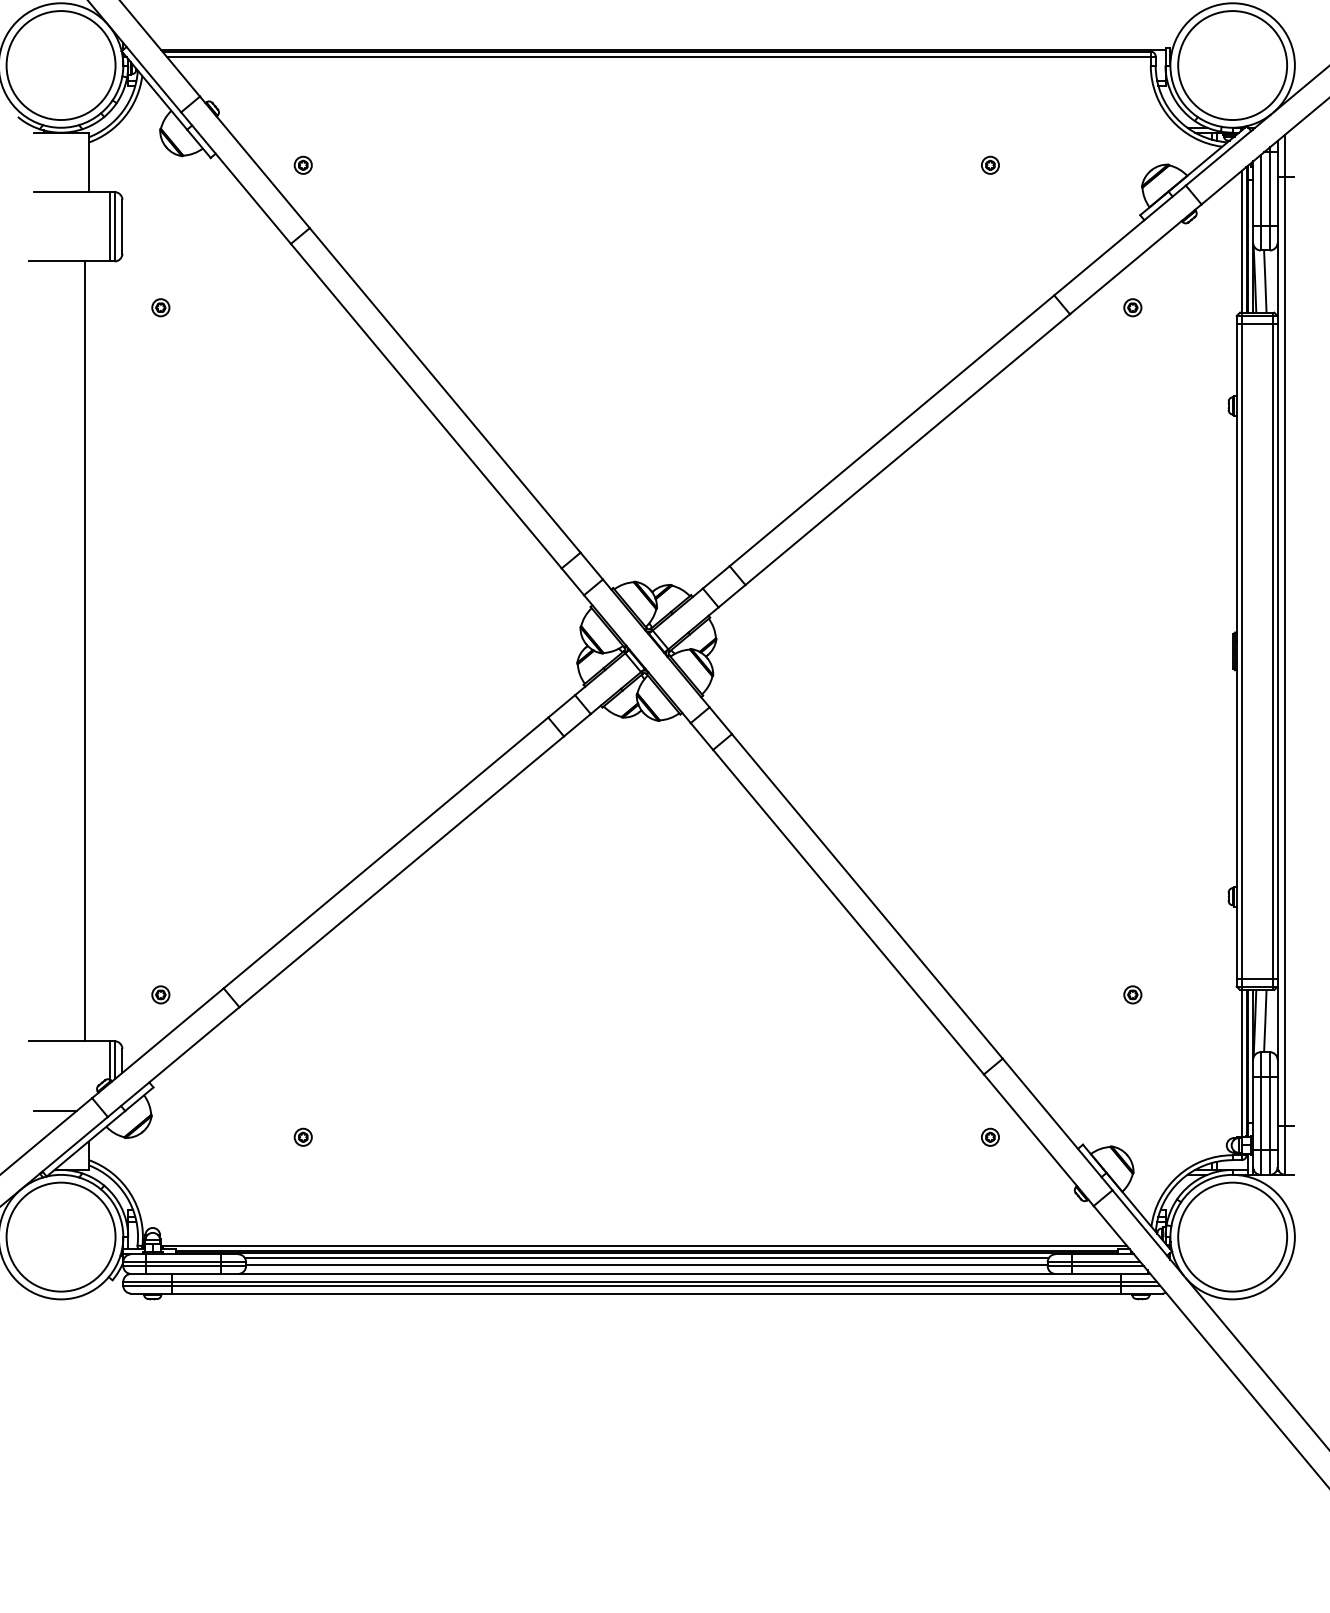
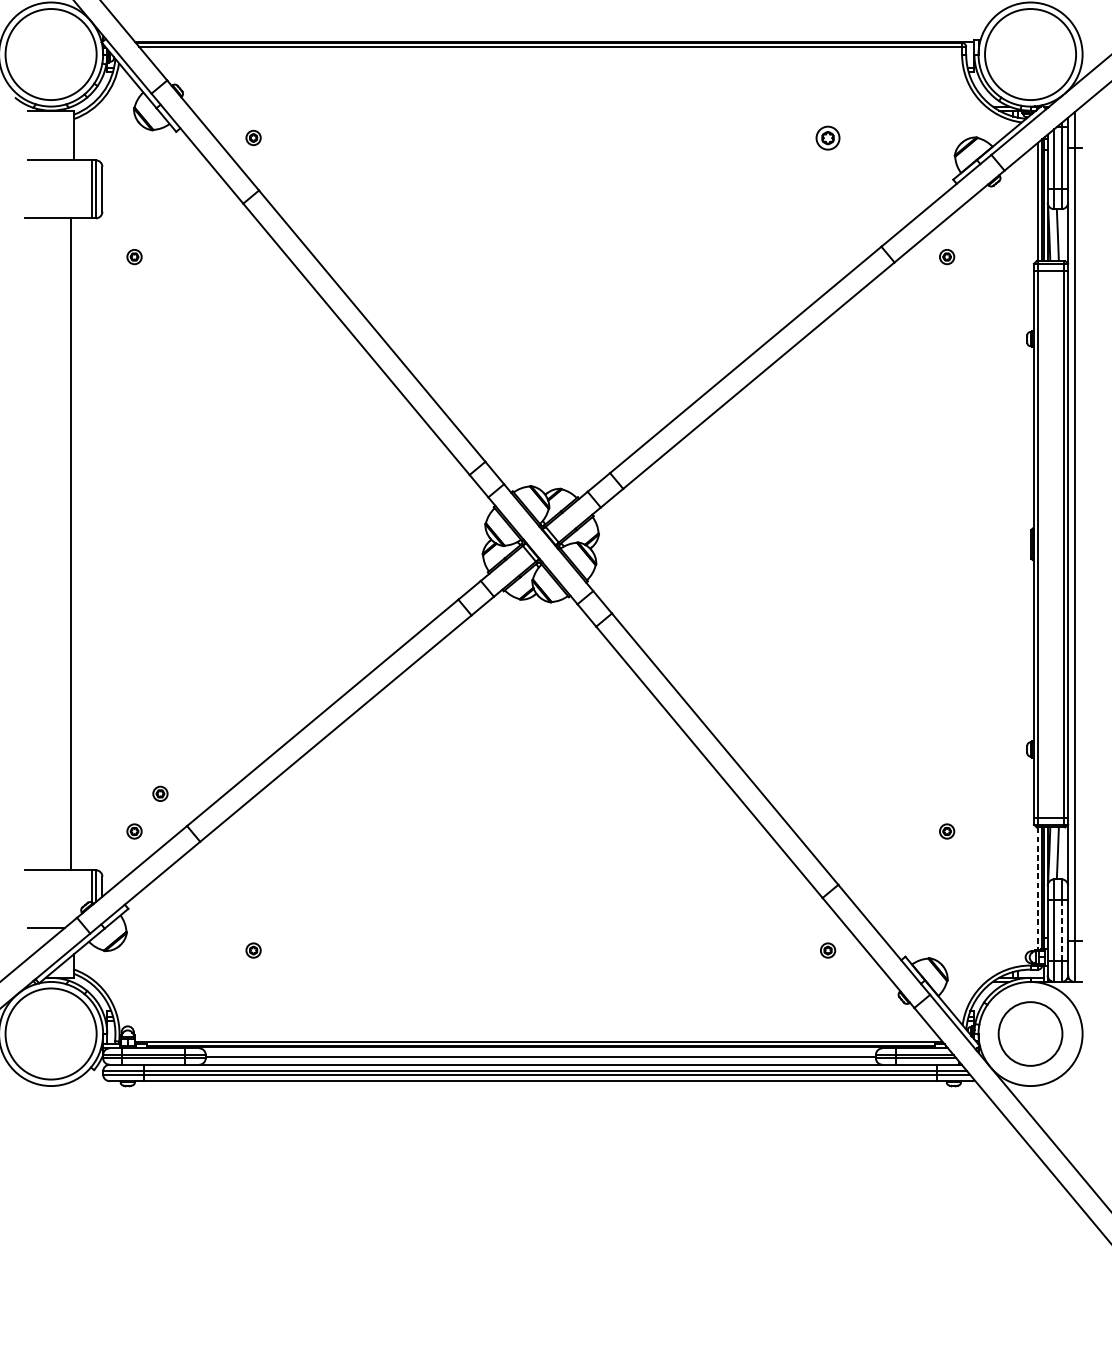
part: (990, 164) -> (828, 137), size x1.6
part: (191, 949) -> (160, 793), added
line: (1241, 1063) -> (1037, 888), solid -> dashed
line: (1269, 1113) -> (1061, 930), solid -> dashed
circle: (1232, 1236) -> (1030, 1033), size x0.7
line: (646, 1257) -> (540, 1051), removed

